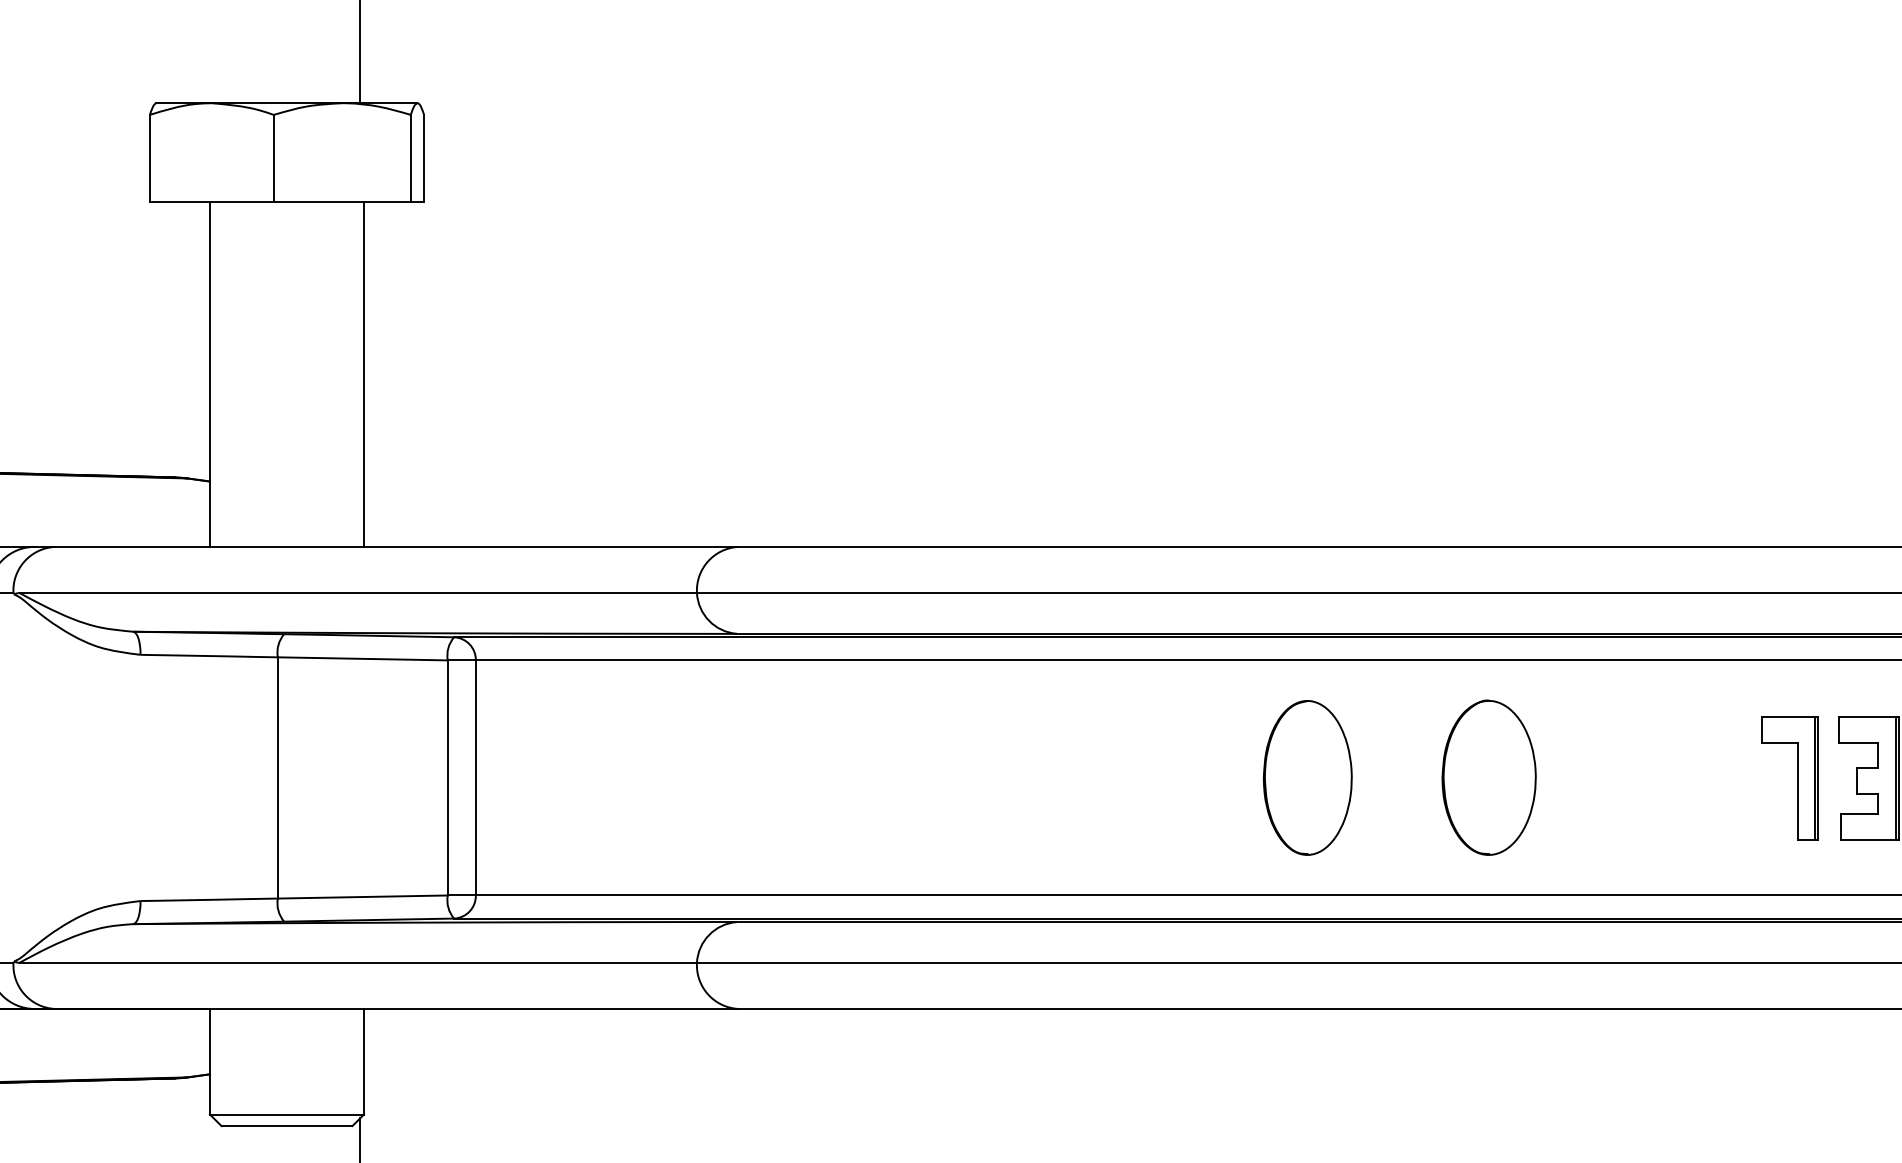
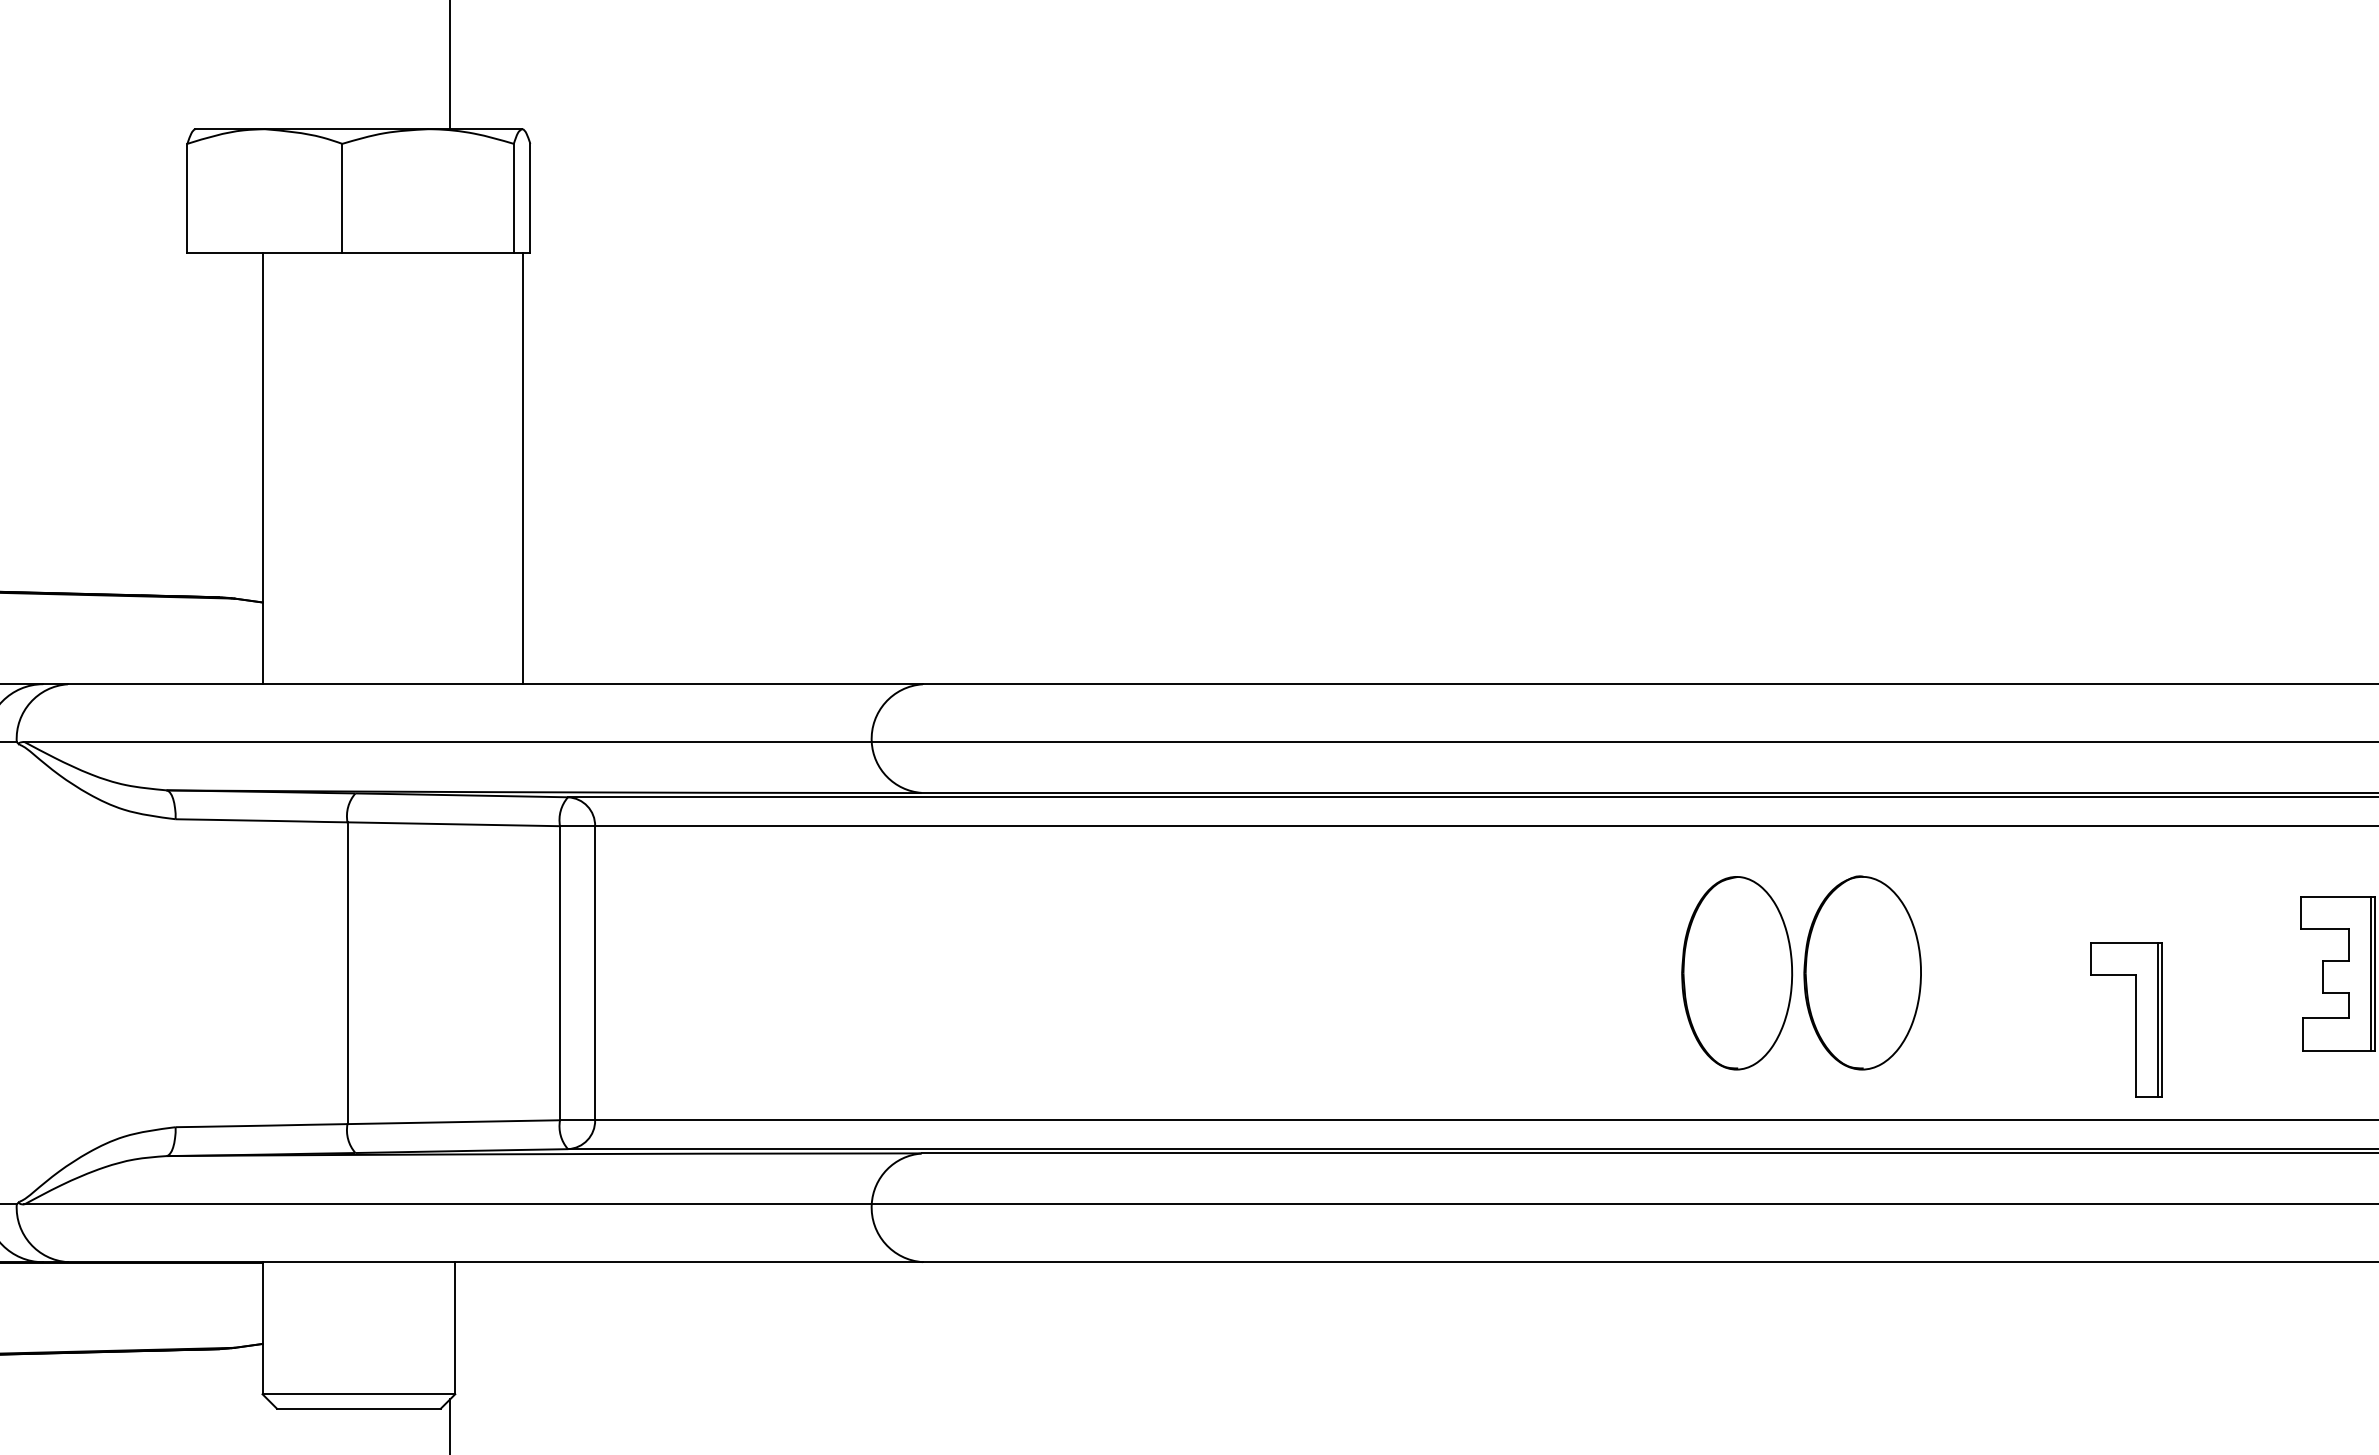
line: (364, 373) -> (523, 467), moved
part: (1307, 777) -> (1736, 972), moved
part: (1797, 778) -> (2135, 1020), moved

